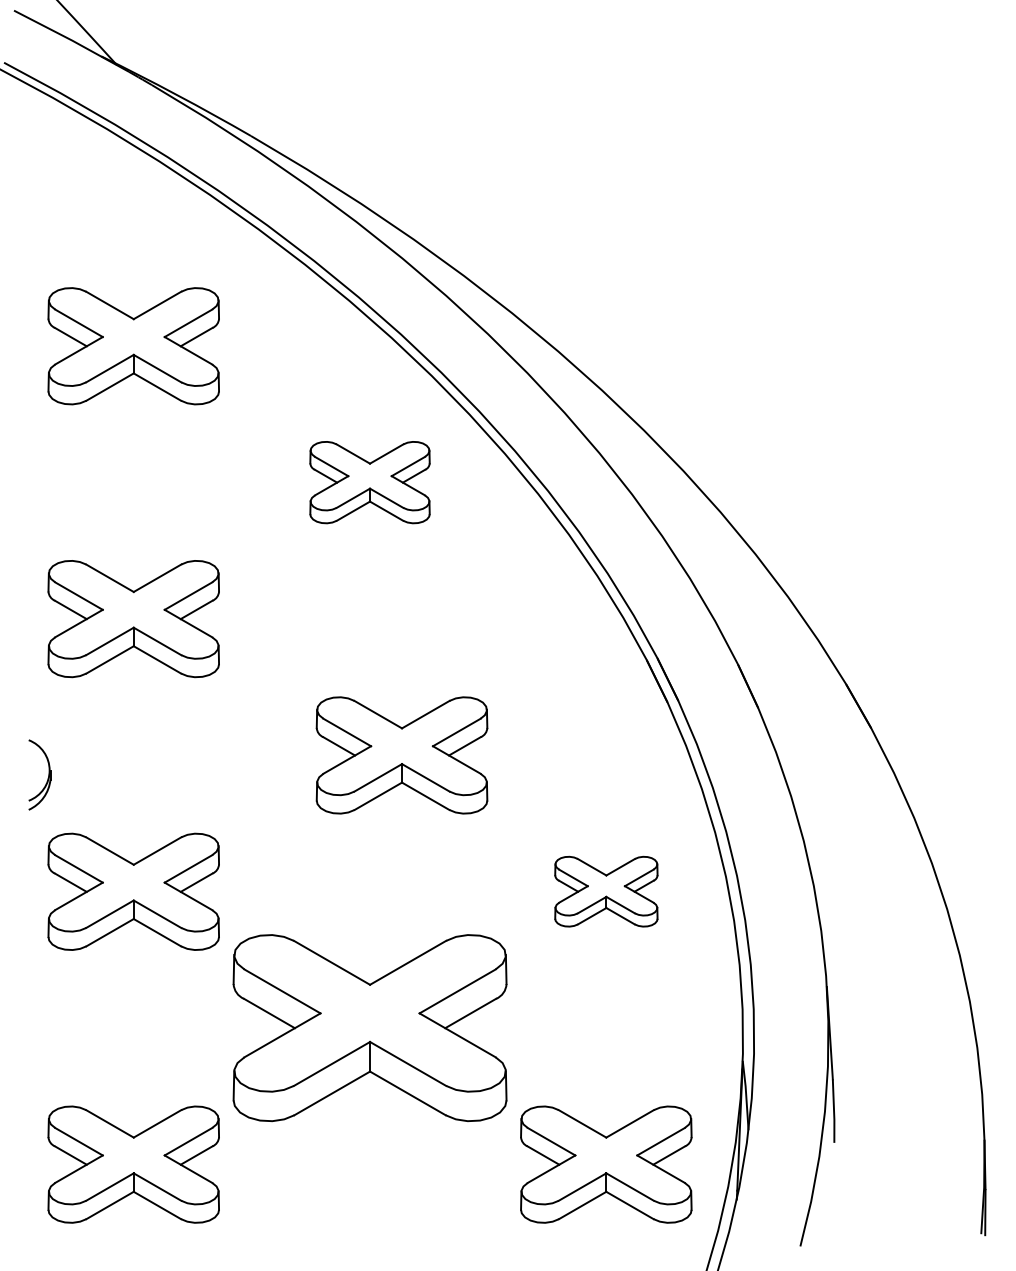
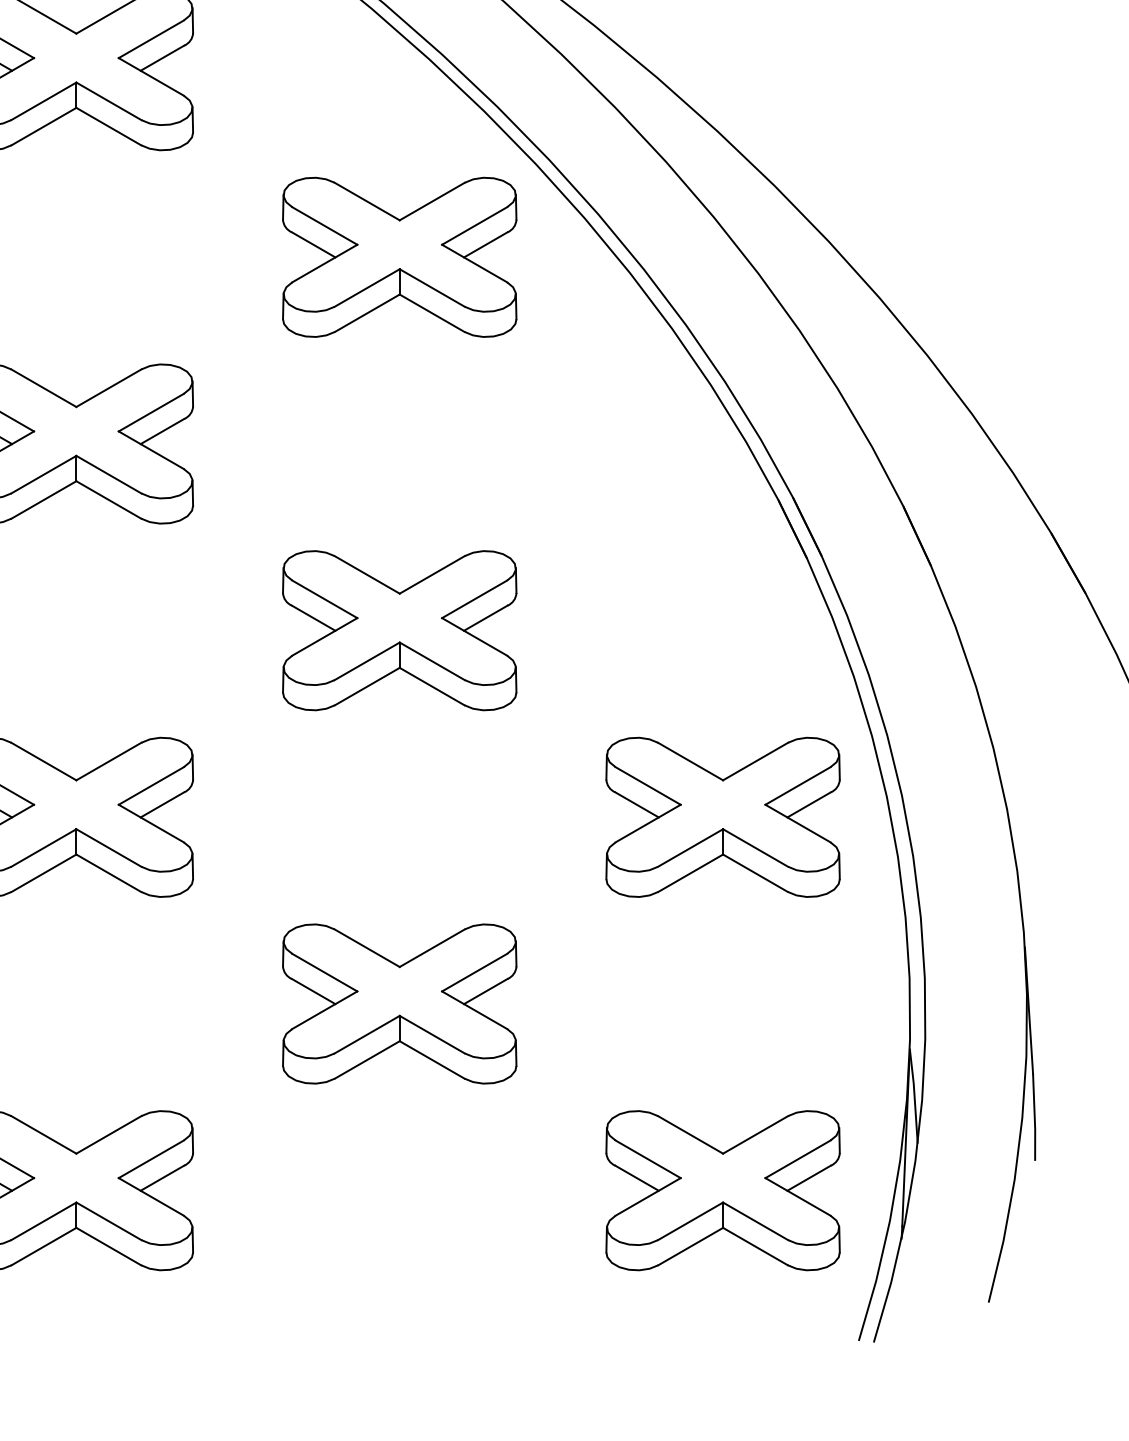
part: (369, 482) -> (398, 257), size x1.43
part: (401, 755) -> (398, 630), moved
part: (606, 891) -> (723, 816), size x1.67
part: (369, 1028) -> (398, 1004), size x0.62

